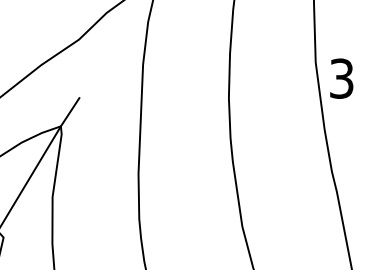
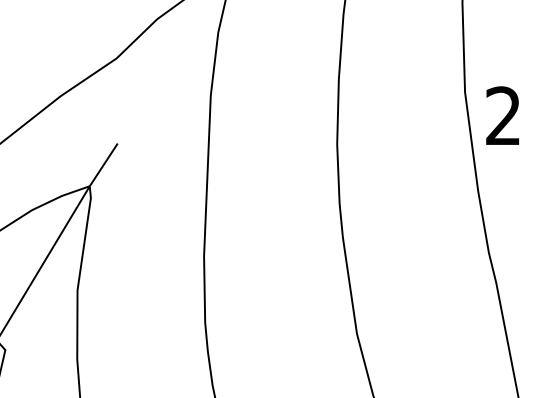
text: (341, 78) -> (503, 115), 3 -> 2

